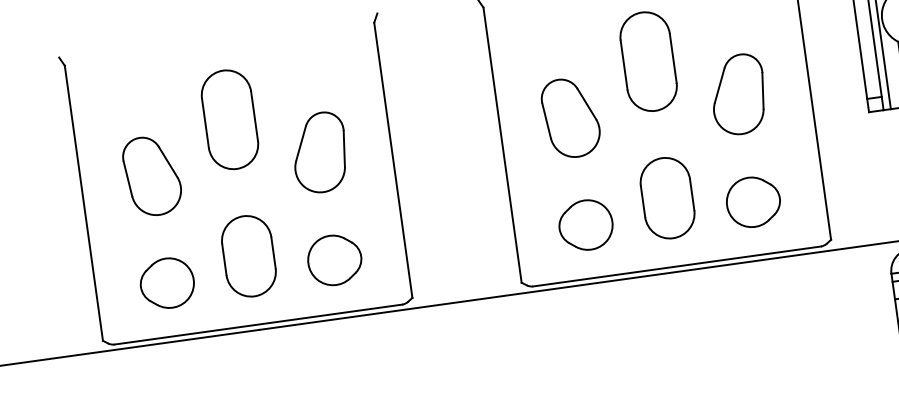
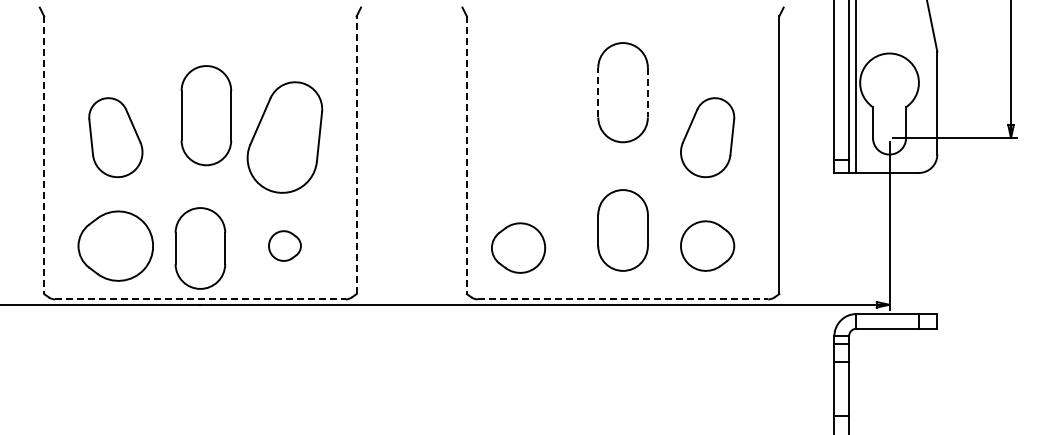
line: (672, 58) -> (647, 92), solid -> dashed
line: (624, 64) -> (598, 92), solid -> dashed
part: (571, 117) -> (538, 137), removed
part: (230, 119) -> (206, 115), moved
line: (502, 145) -> (466, 155), solid -> dashed
part: (319, 152) -> (284, 137), size x1.4
line: (393, 160) -> (356, 155), solid -> dashed
line: (84, 203) -> (44, 155), solid -> dashed
part: (585, 224) -> (518, 247), moved
part: (249, 256) -> (200, 248), moved
part: (334, 259) -> (284, 245), size x0.6
line: (677, 266) -> (623, 299), solid -> dashed
part: (166, 282) -> (115, 245), size x1.4
line: (258, 324) -> (200, 299), solid -> dashed

